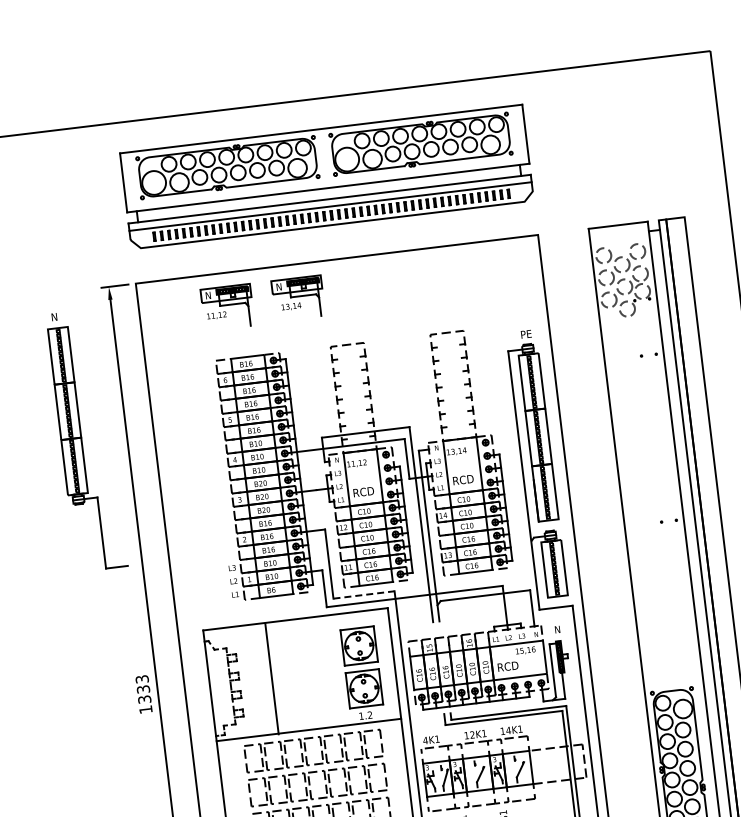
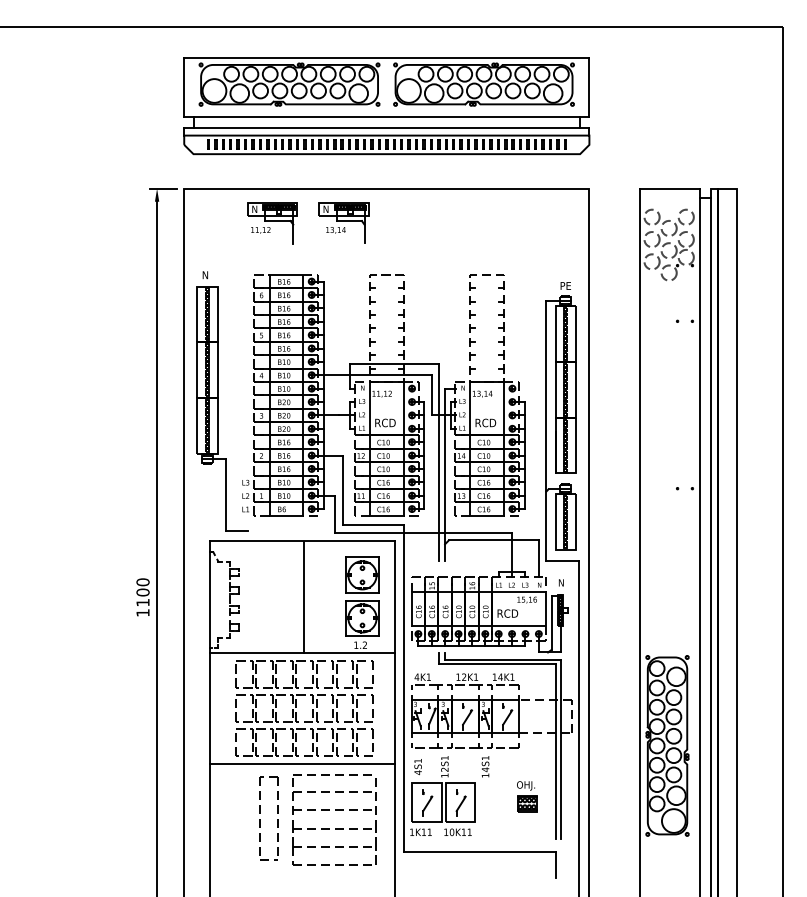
part: (86, 440) -> (222, 401), moved
line: (364, 595) -> (373, 525), dashed -> solid
line: (271, 678) -> (303, 597), moved
text: (142, 689) -> (142, 592), 1333 -> 1100

